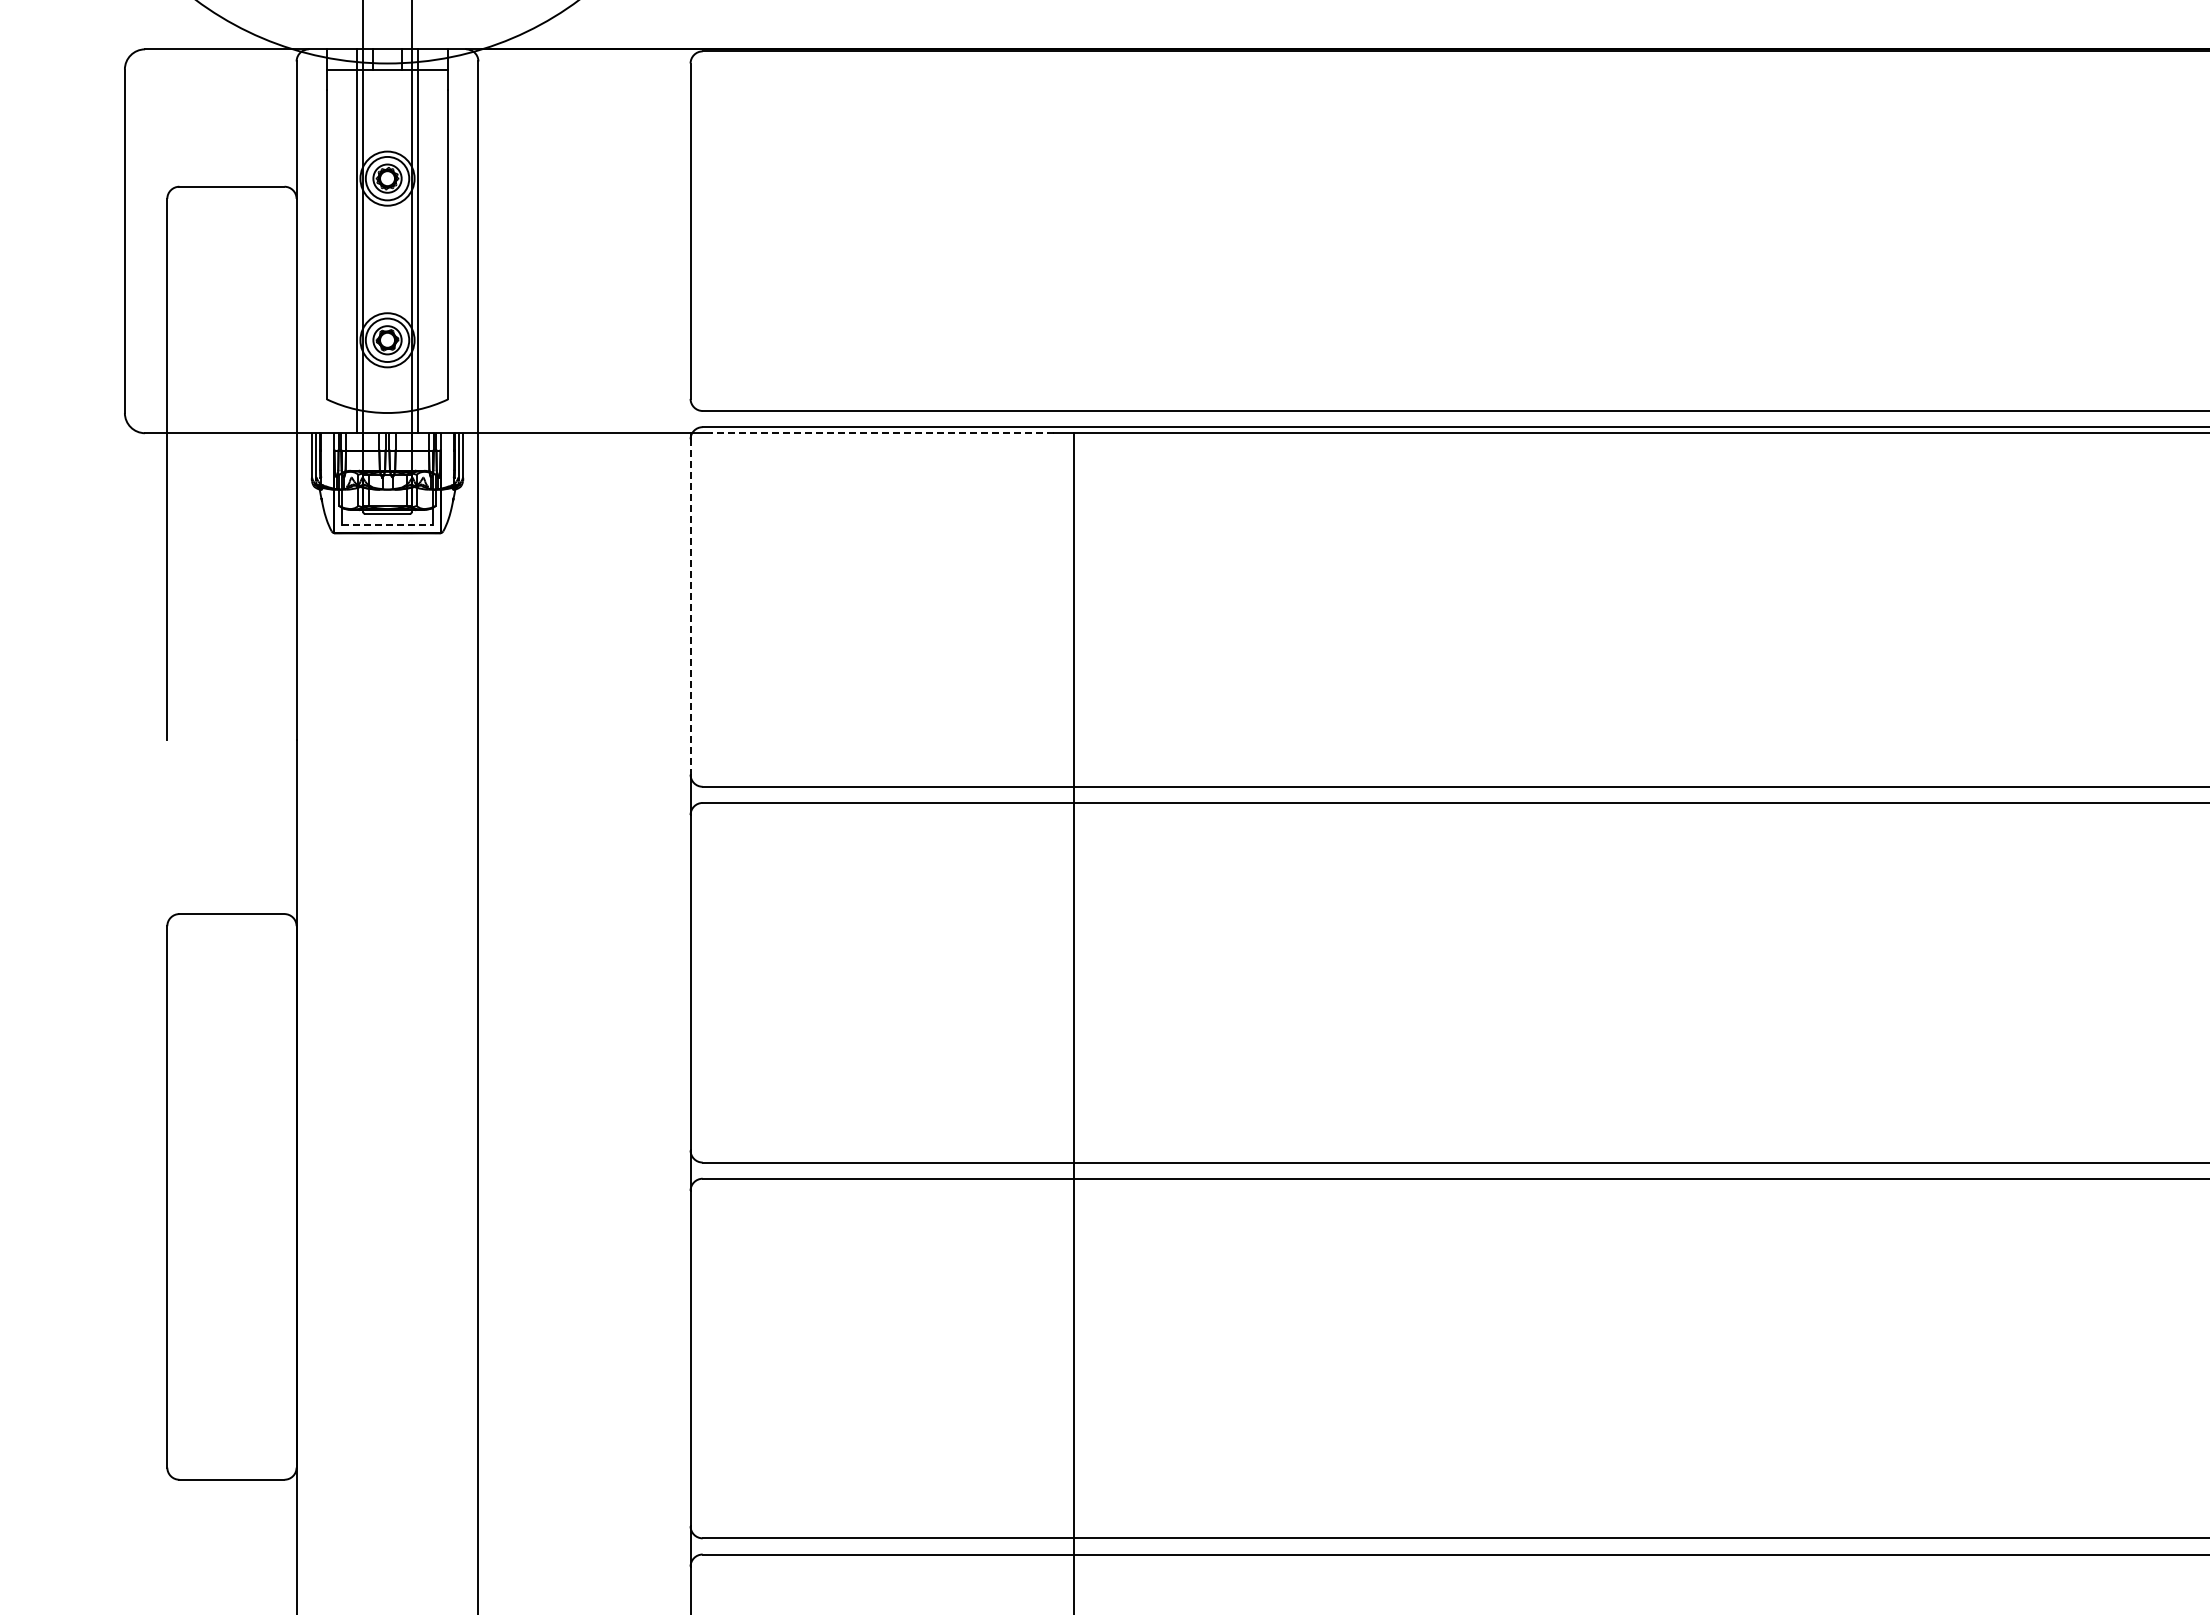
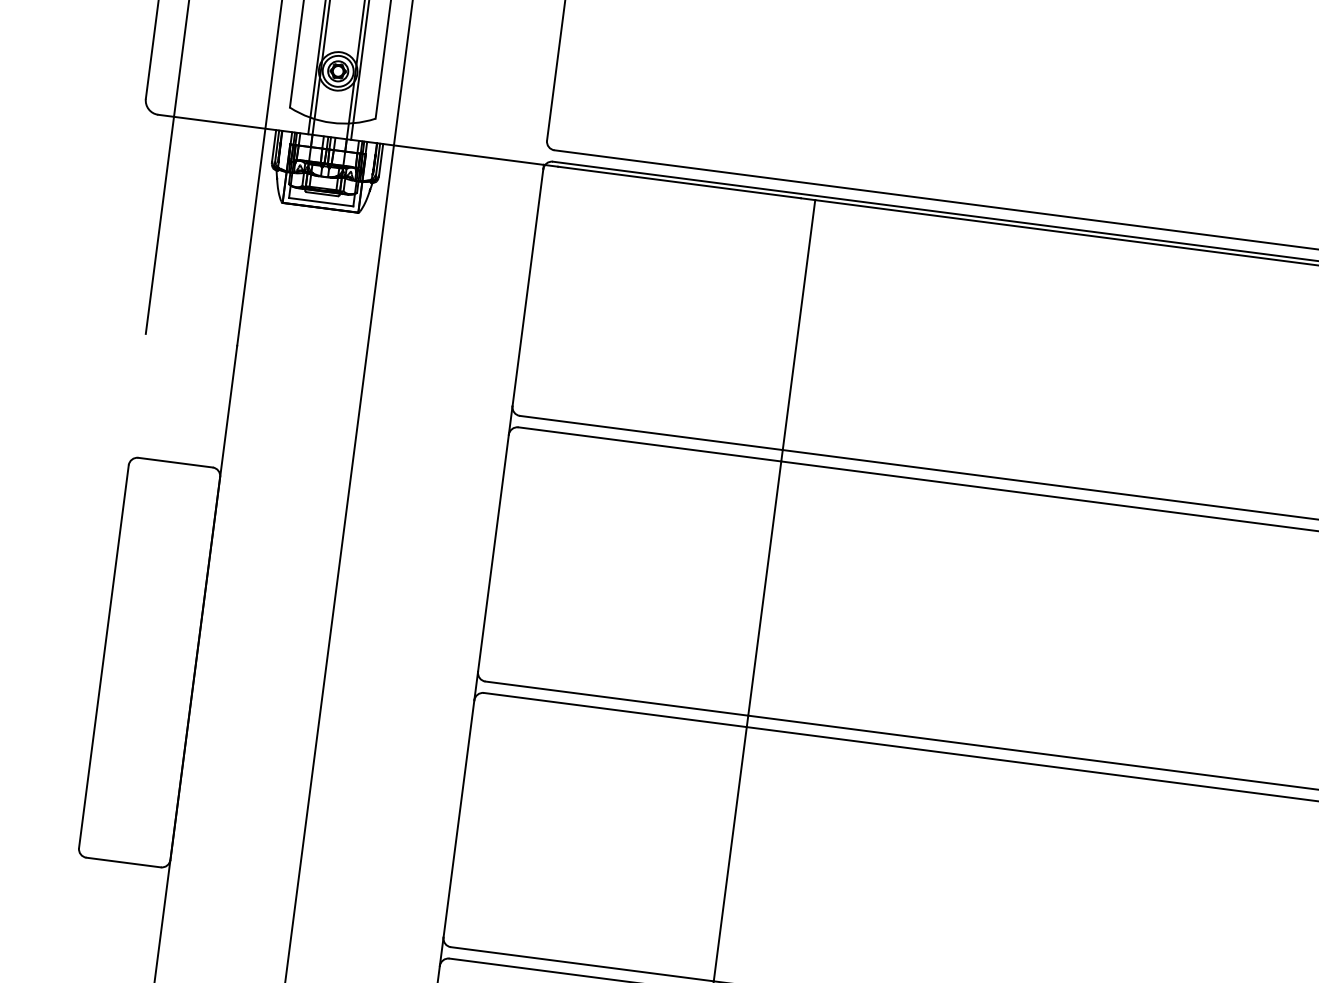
line: (882, 433) -> (679, 182), dashed -> solid
line: (388, 525) -> (321, 202), dashed -> solid
line: (690, 606) -> (527, 287), dashed -> solid

